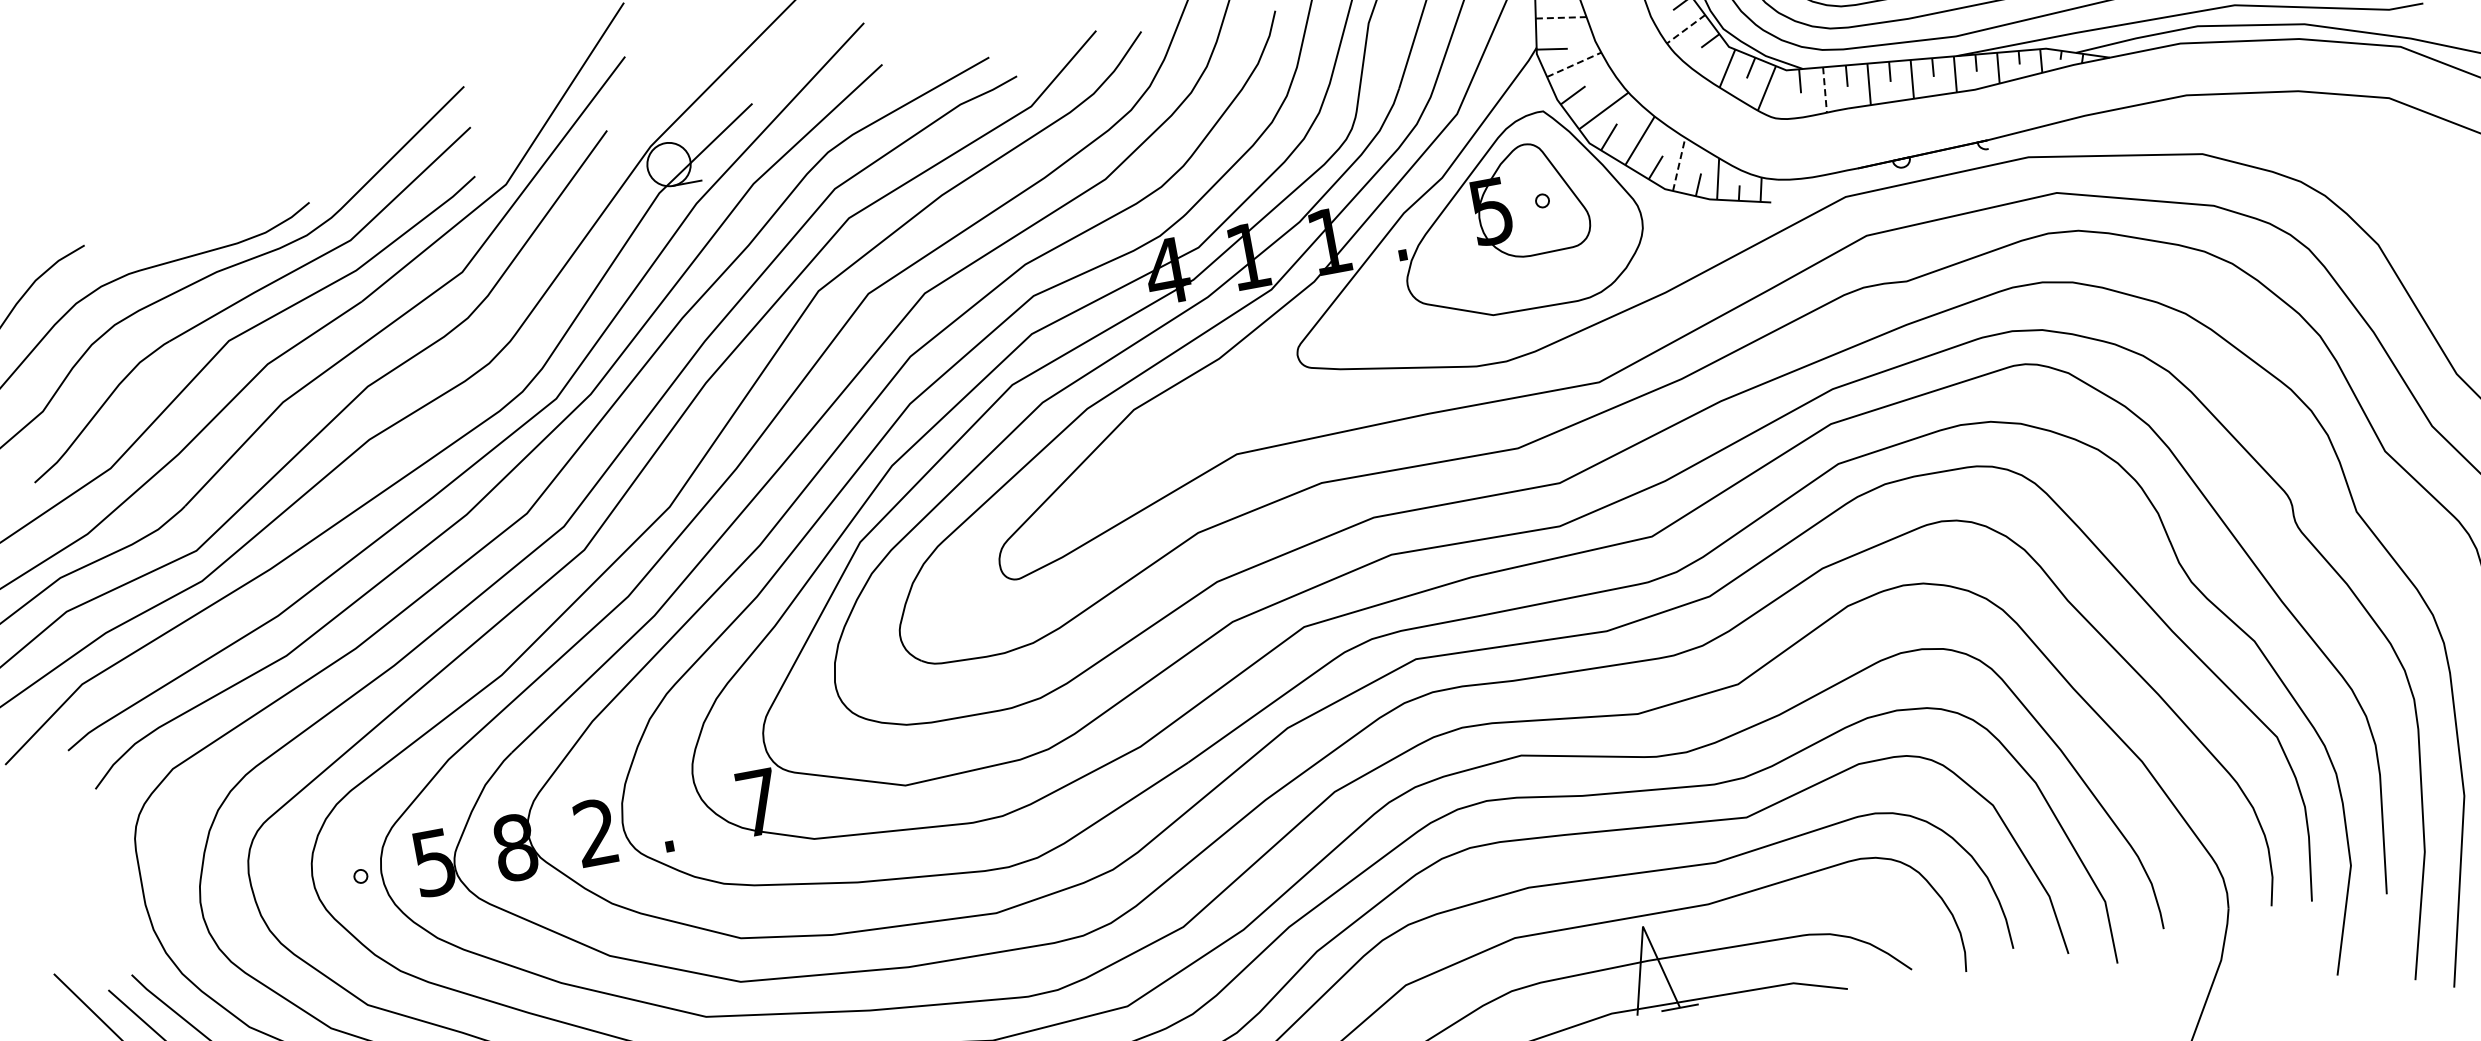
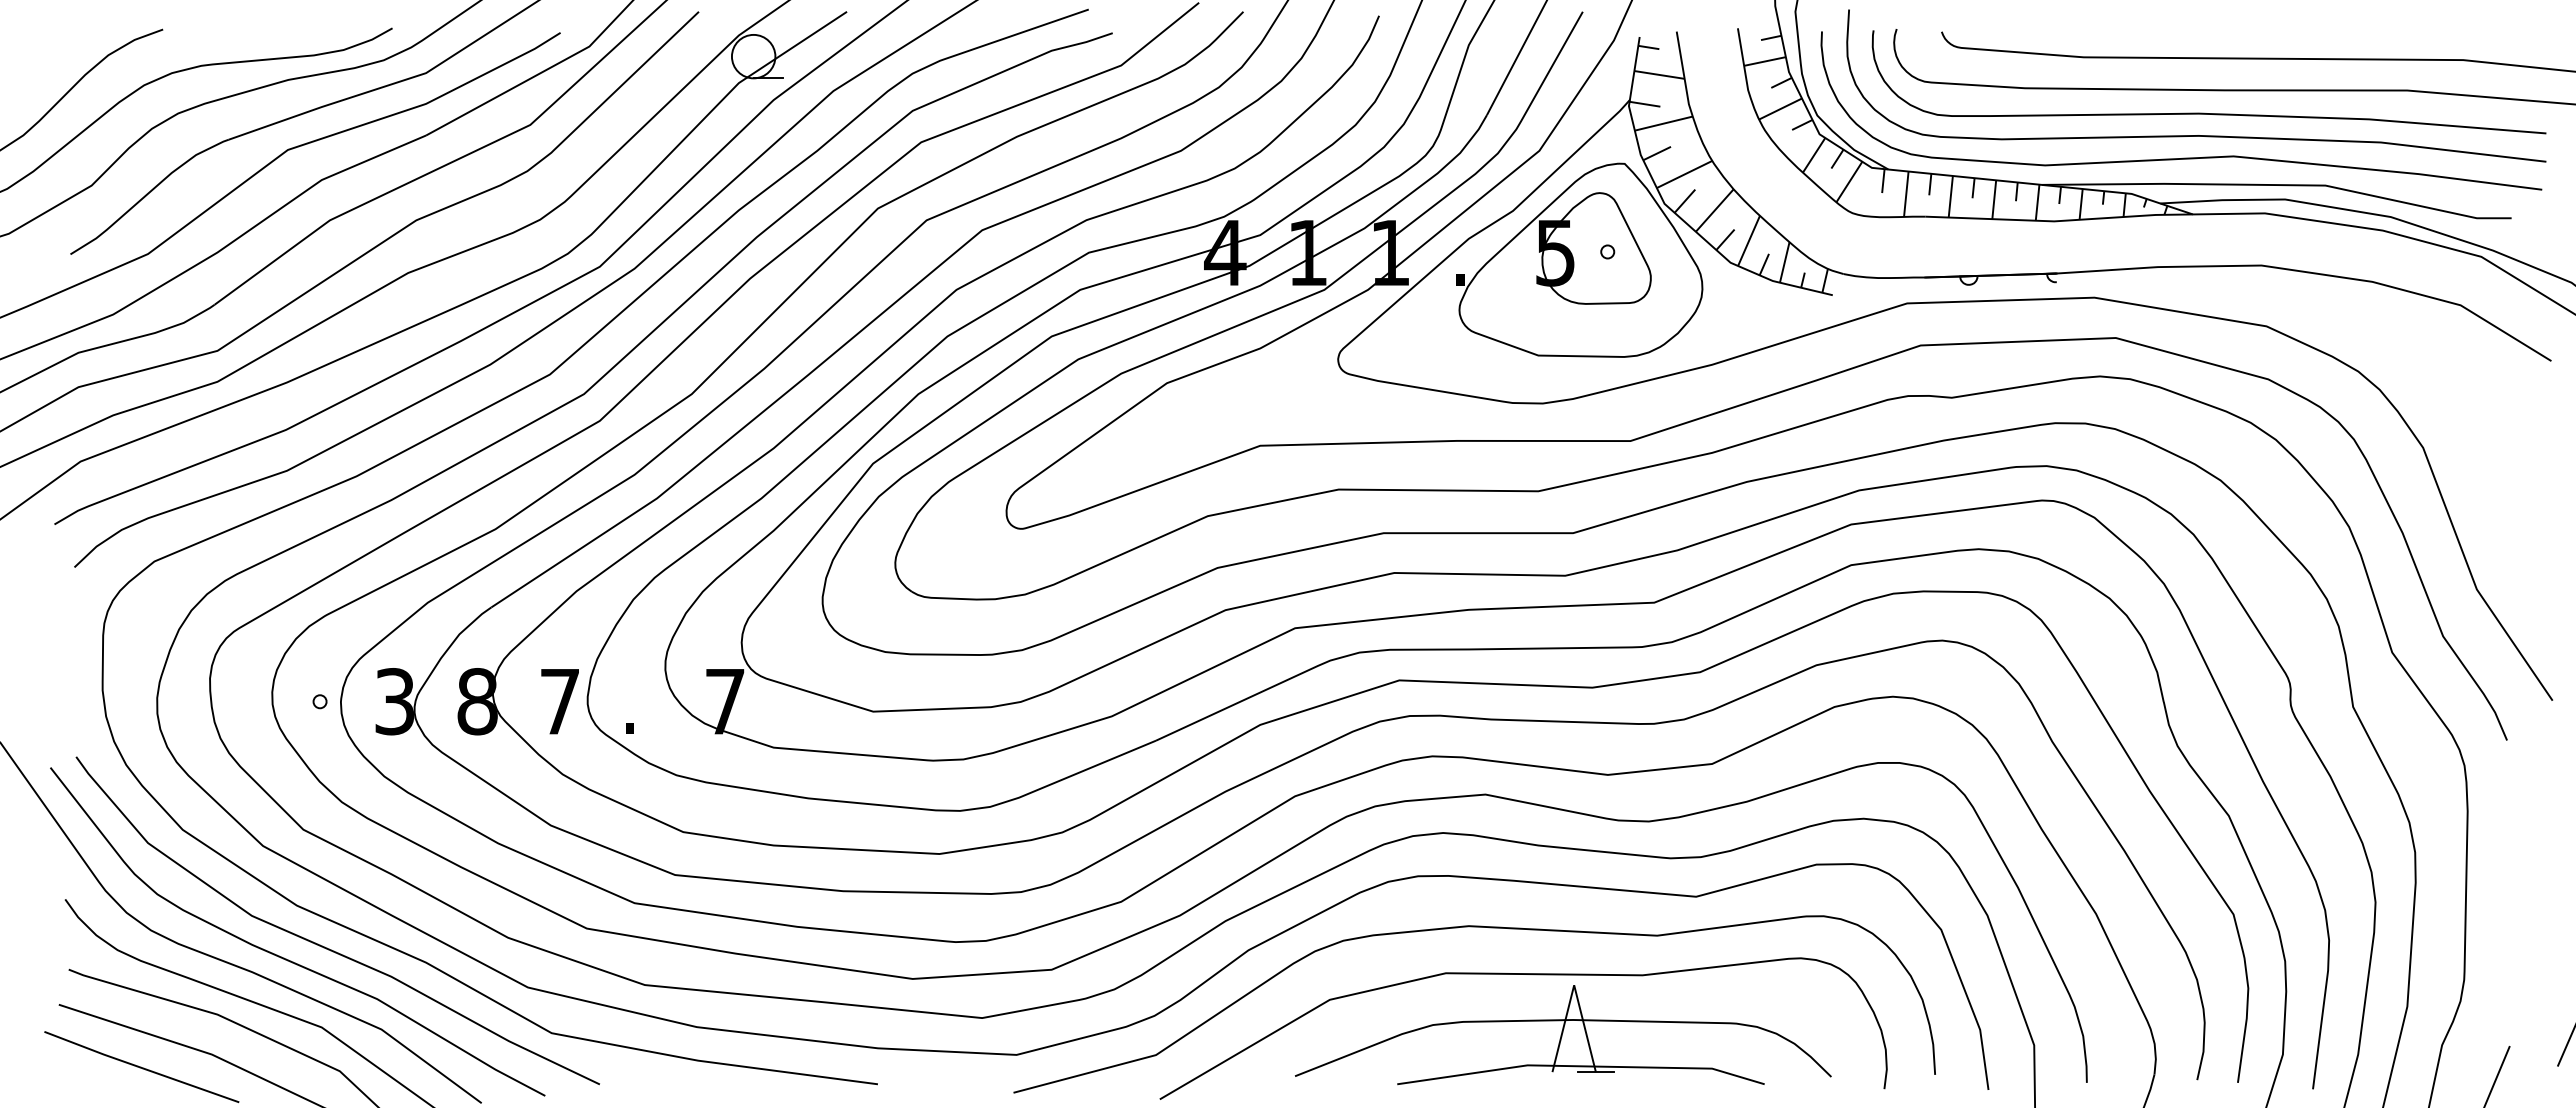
line: (1562, 18) -> (1660, 75), dashed -> solid
line: (1686, 29) -> (1780, 109), dashed -> solid
line: (1573, 64) -> (1663, 123), dashed -> solid
line: (1825, 90) -> (1906, 194), dashed -> solid
line: (1679, 163) -> (1749, 240), dashed -> solid
text: (595, 832) -> (559, 701), 2 -> 7
text: (434, 862) -> (395, 701), 5 -> 3

